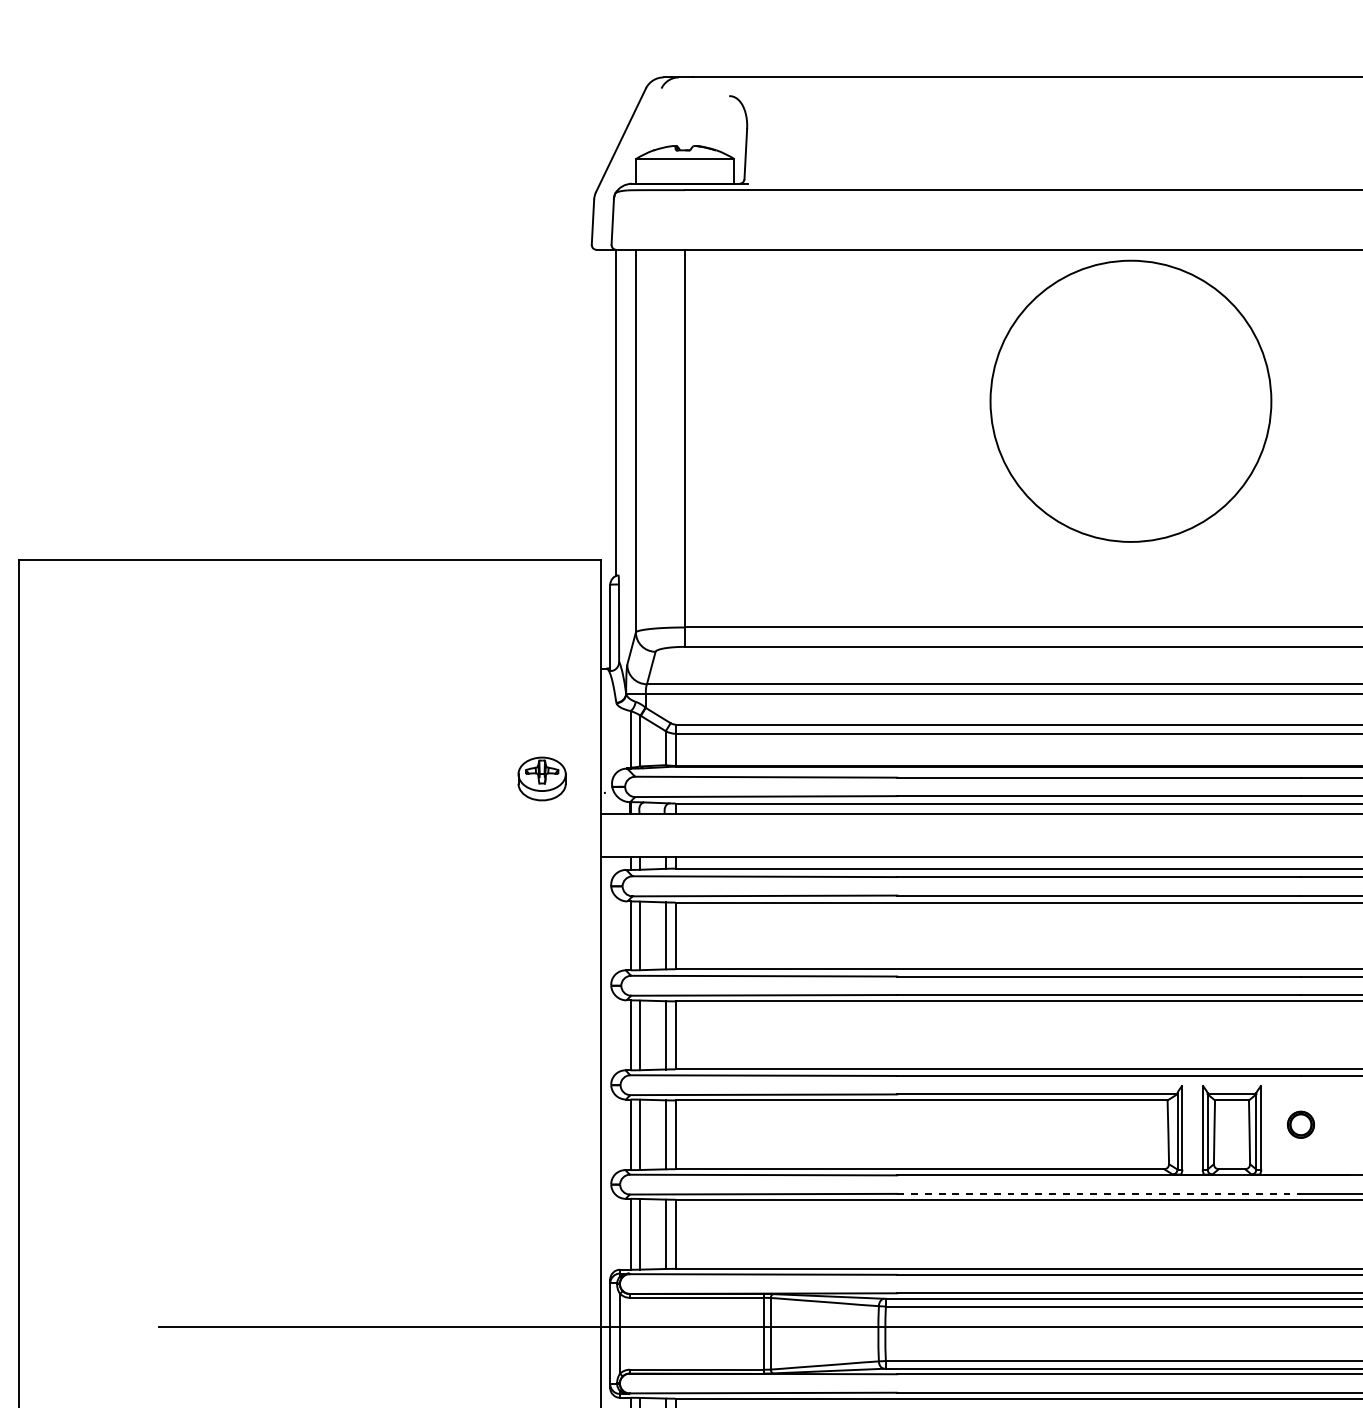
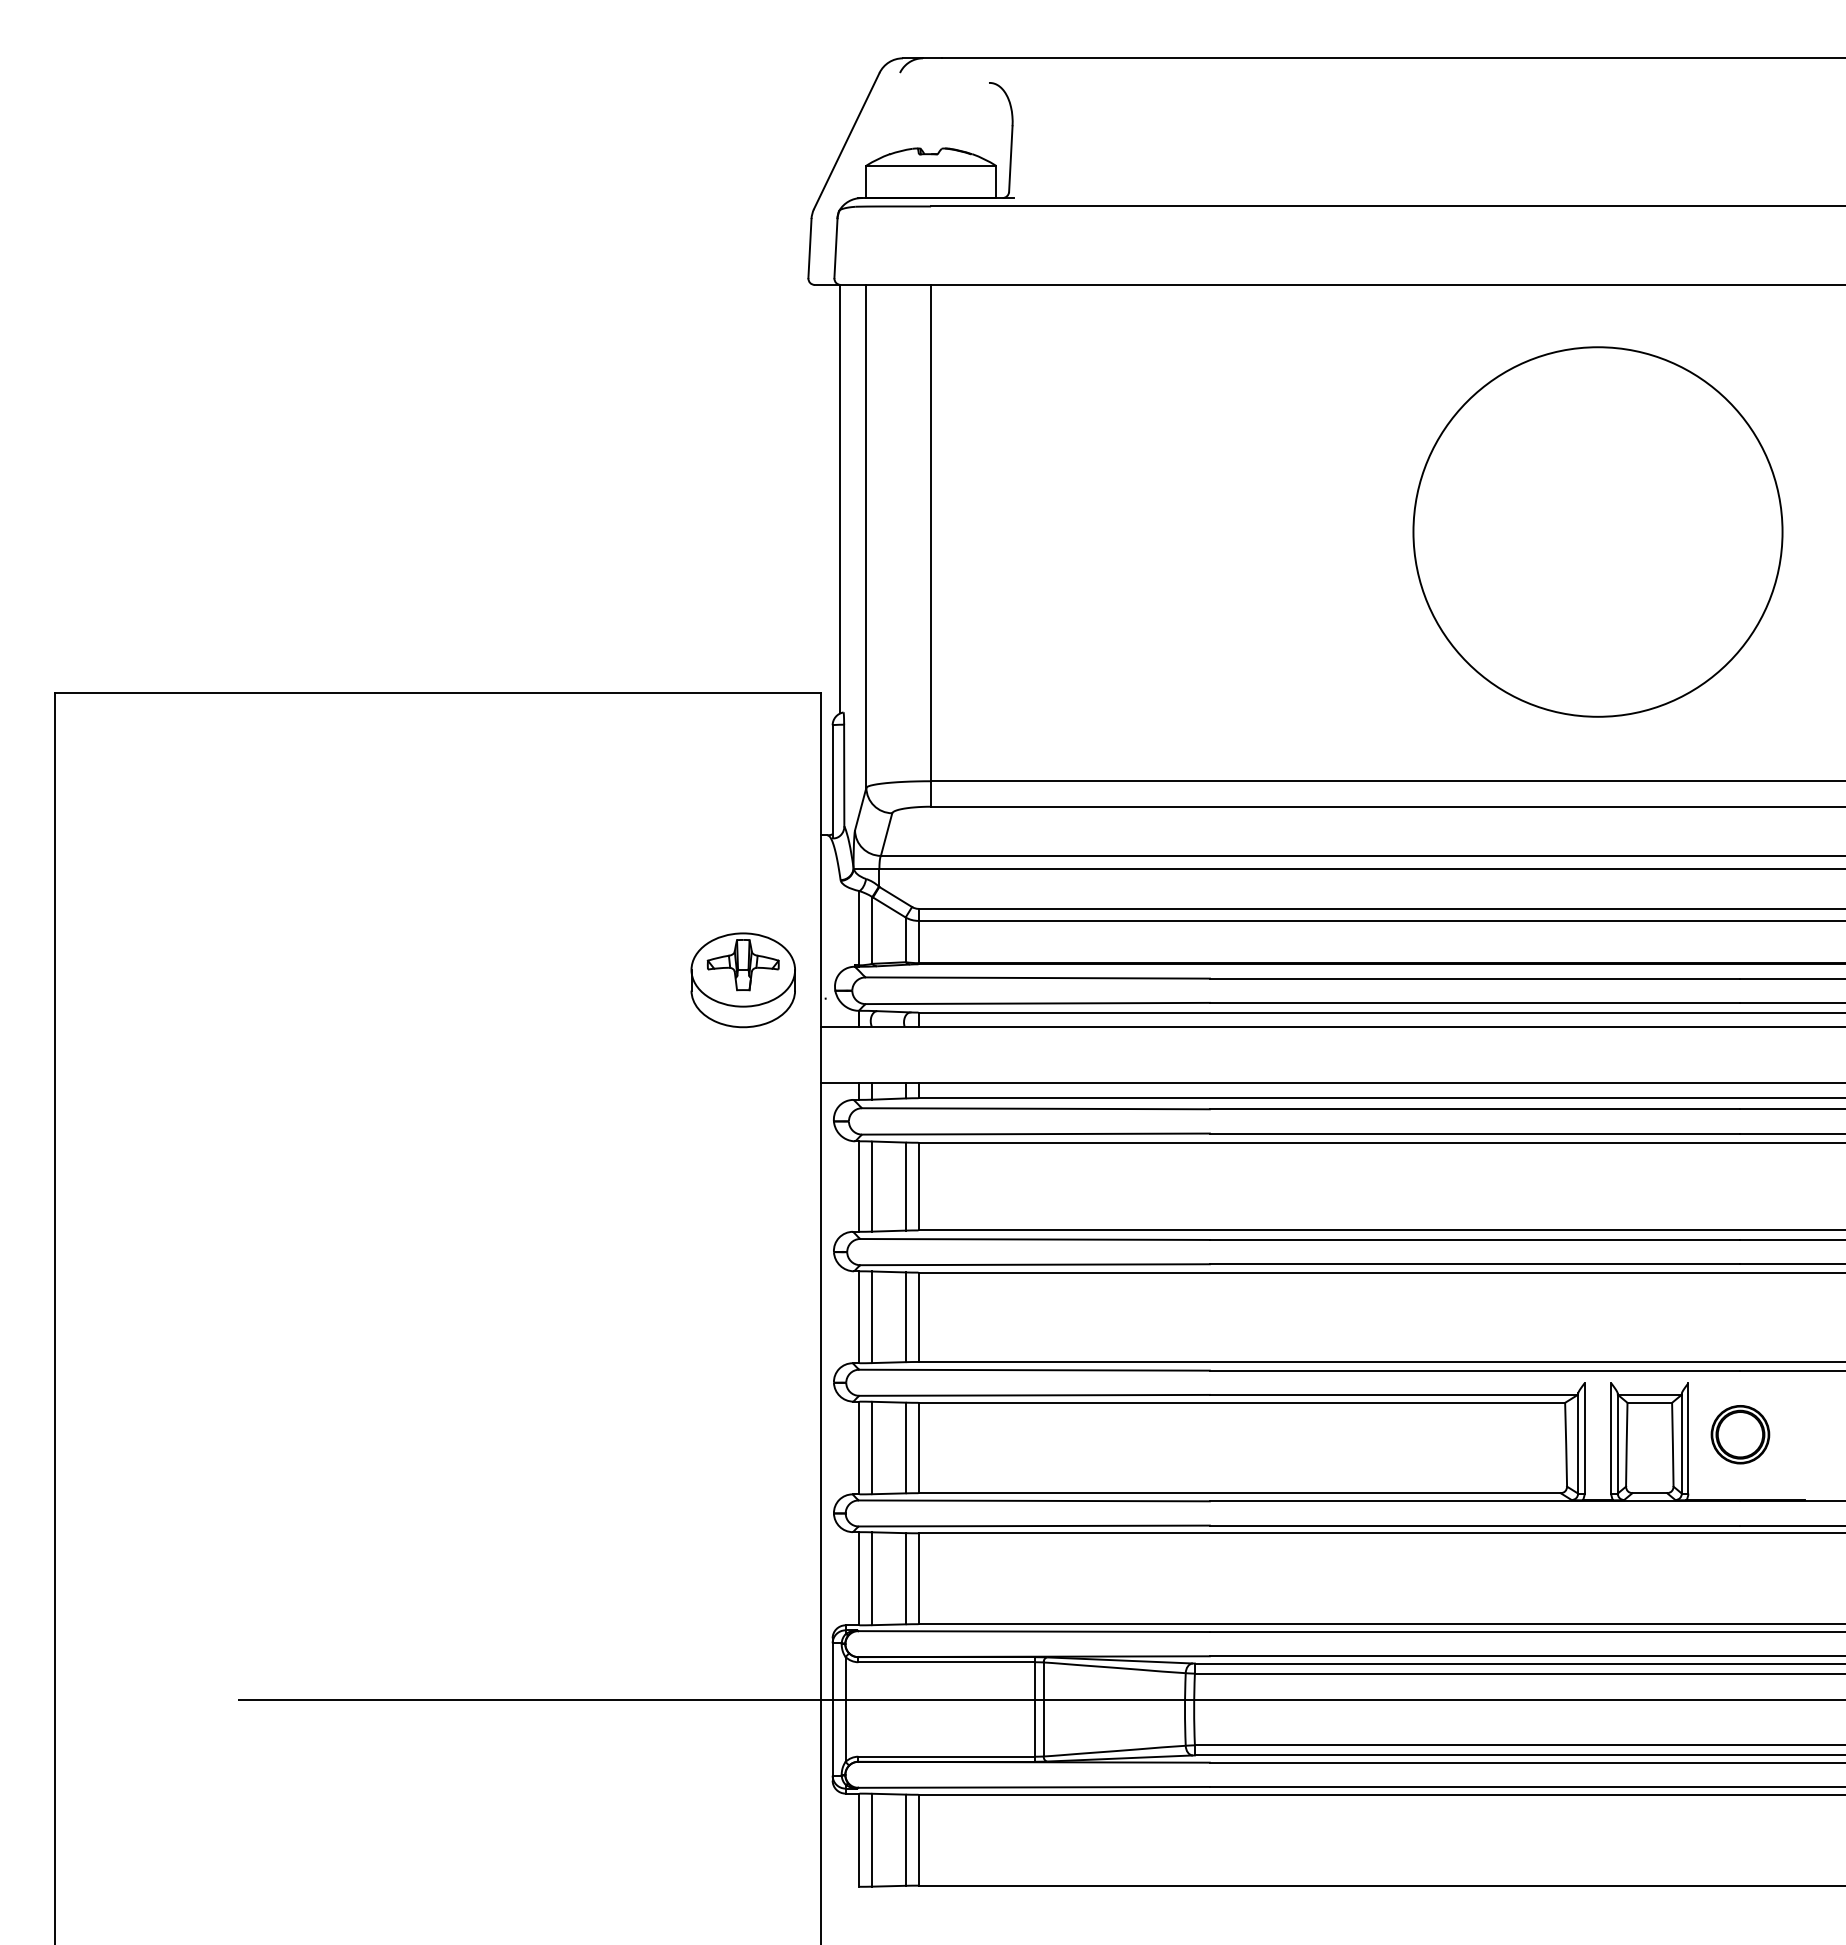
part: (1130, 400) -> (1597, 531), moved
part: (541, 779) -> (742, 980), size x1.67
part: (1301, 1124) -> (1740, 1434), size x1.67
line: (1099, 1193) -> (1475, 1525), dashed -> solid

